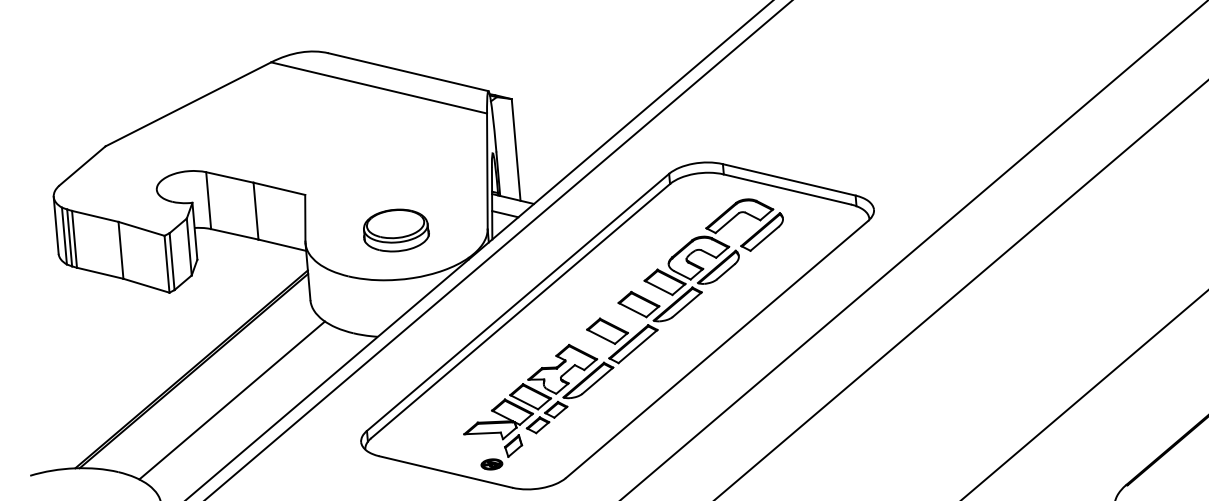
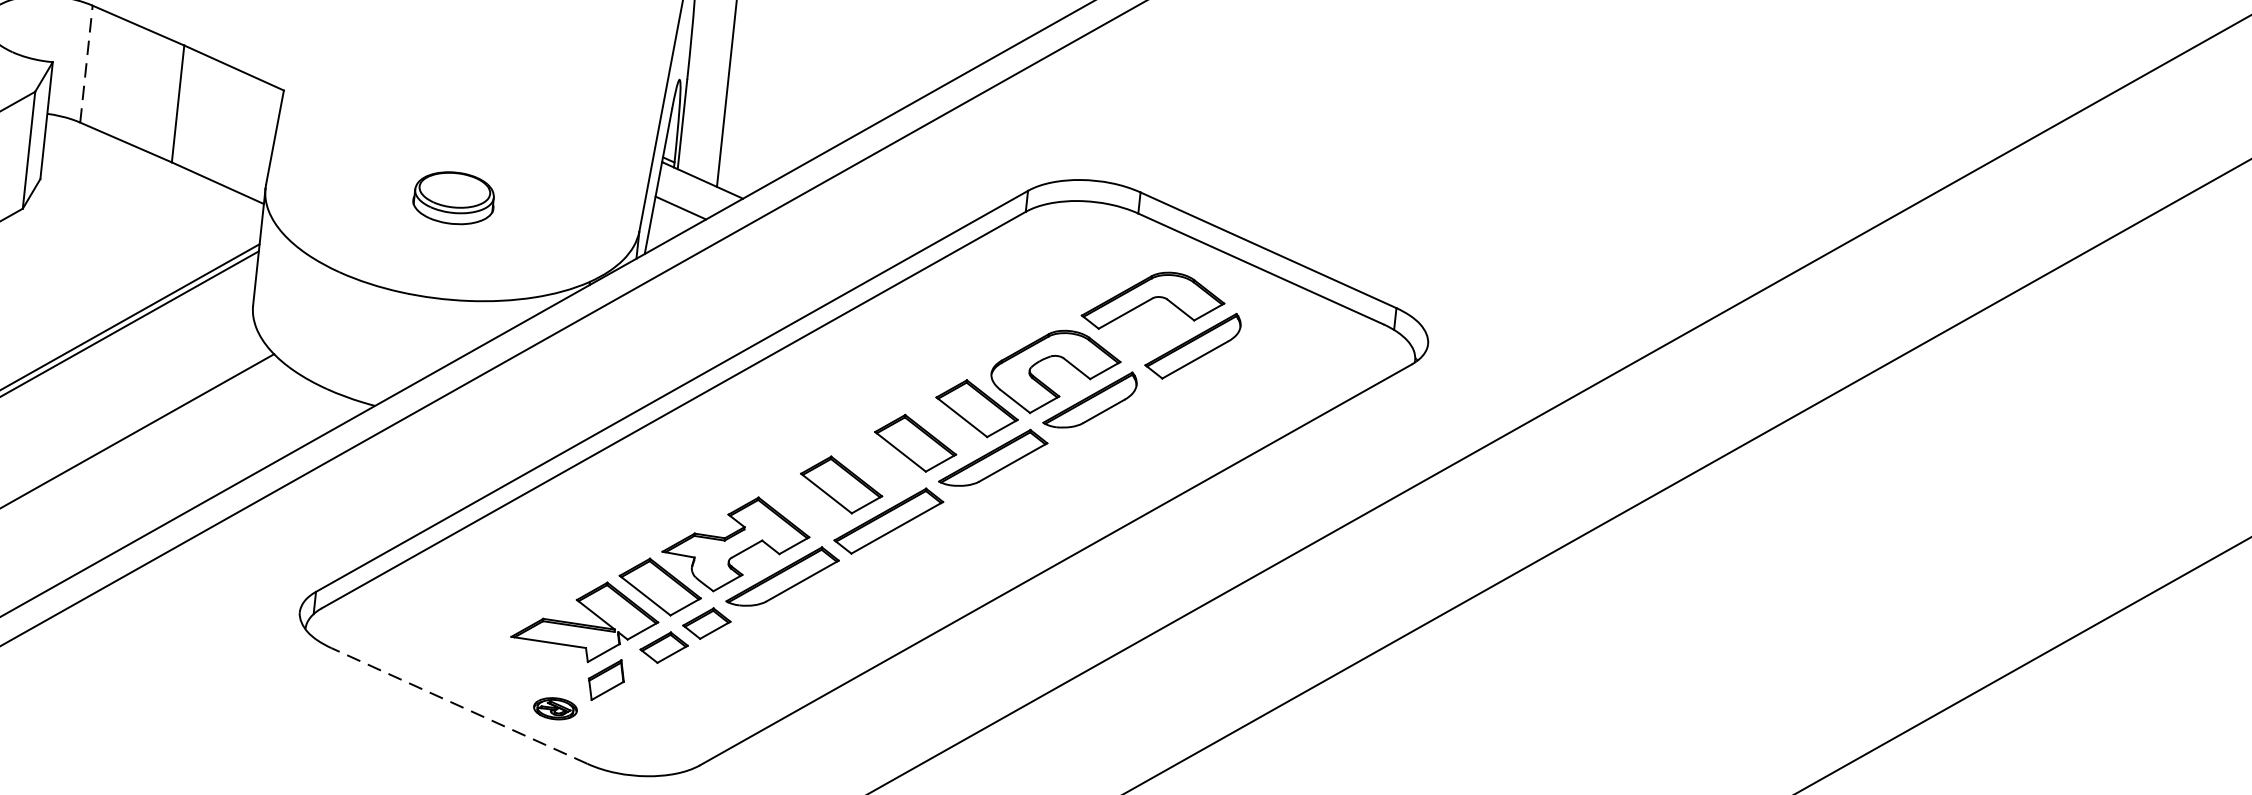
line: (208, 200) -> (86, 63), solid -> dashed
part: (396, 230) -> (454, 198), size x0.6
line: (445, 471) -> (458, 704), solid -> dashed

